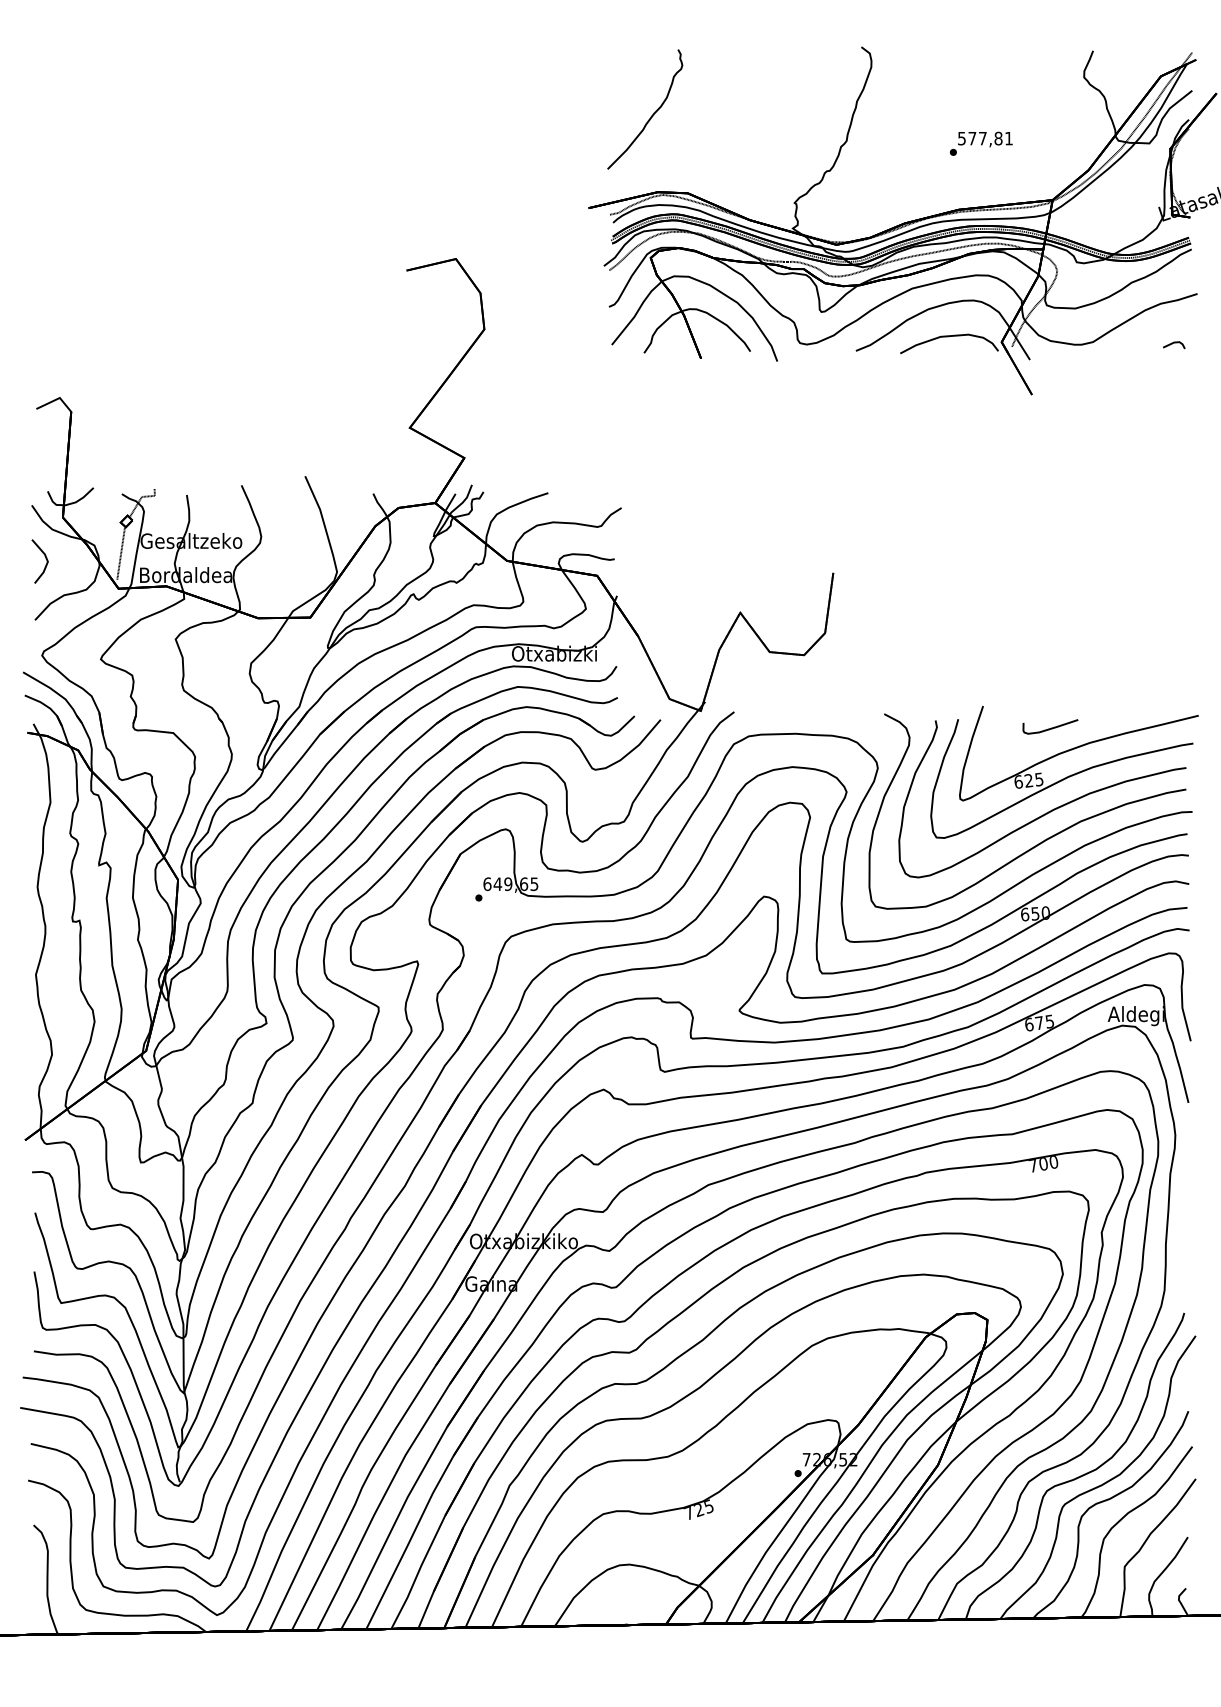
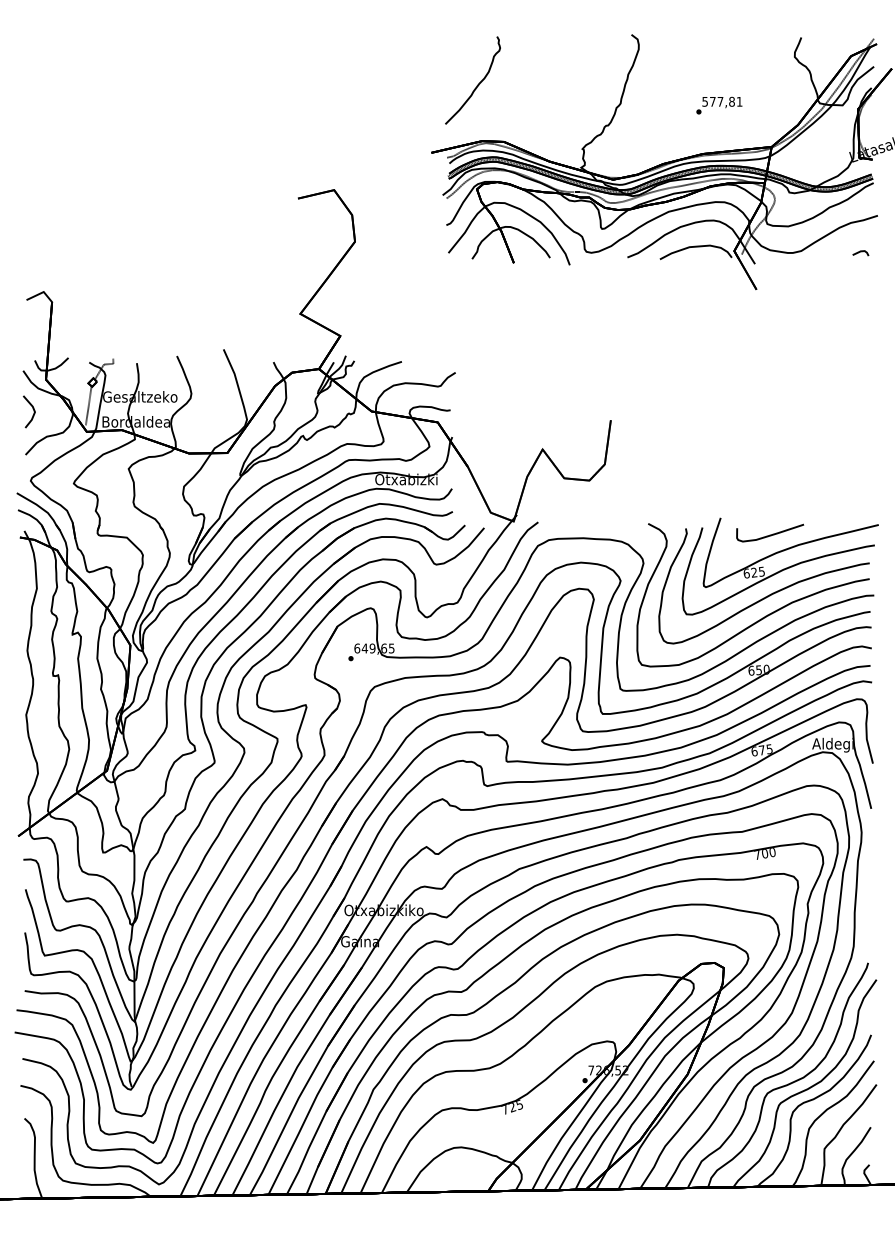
part: (1050, 726) -> (770, 532), size x1.67

